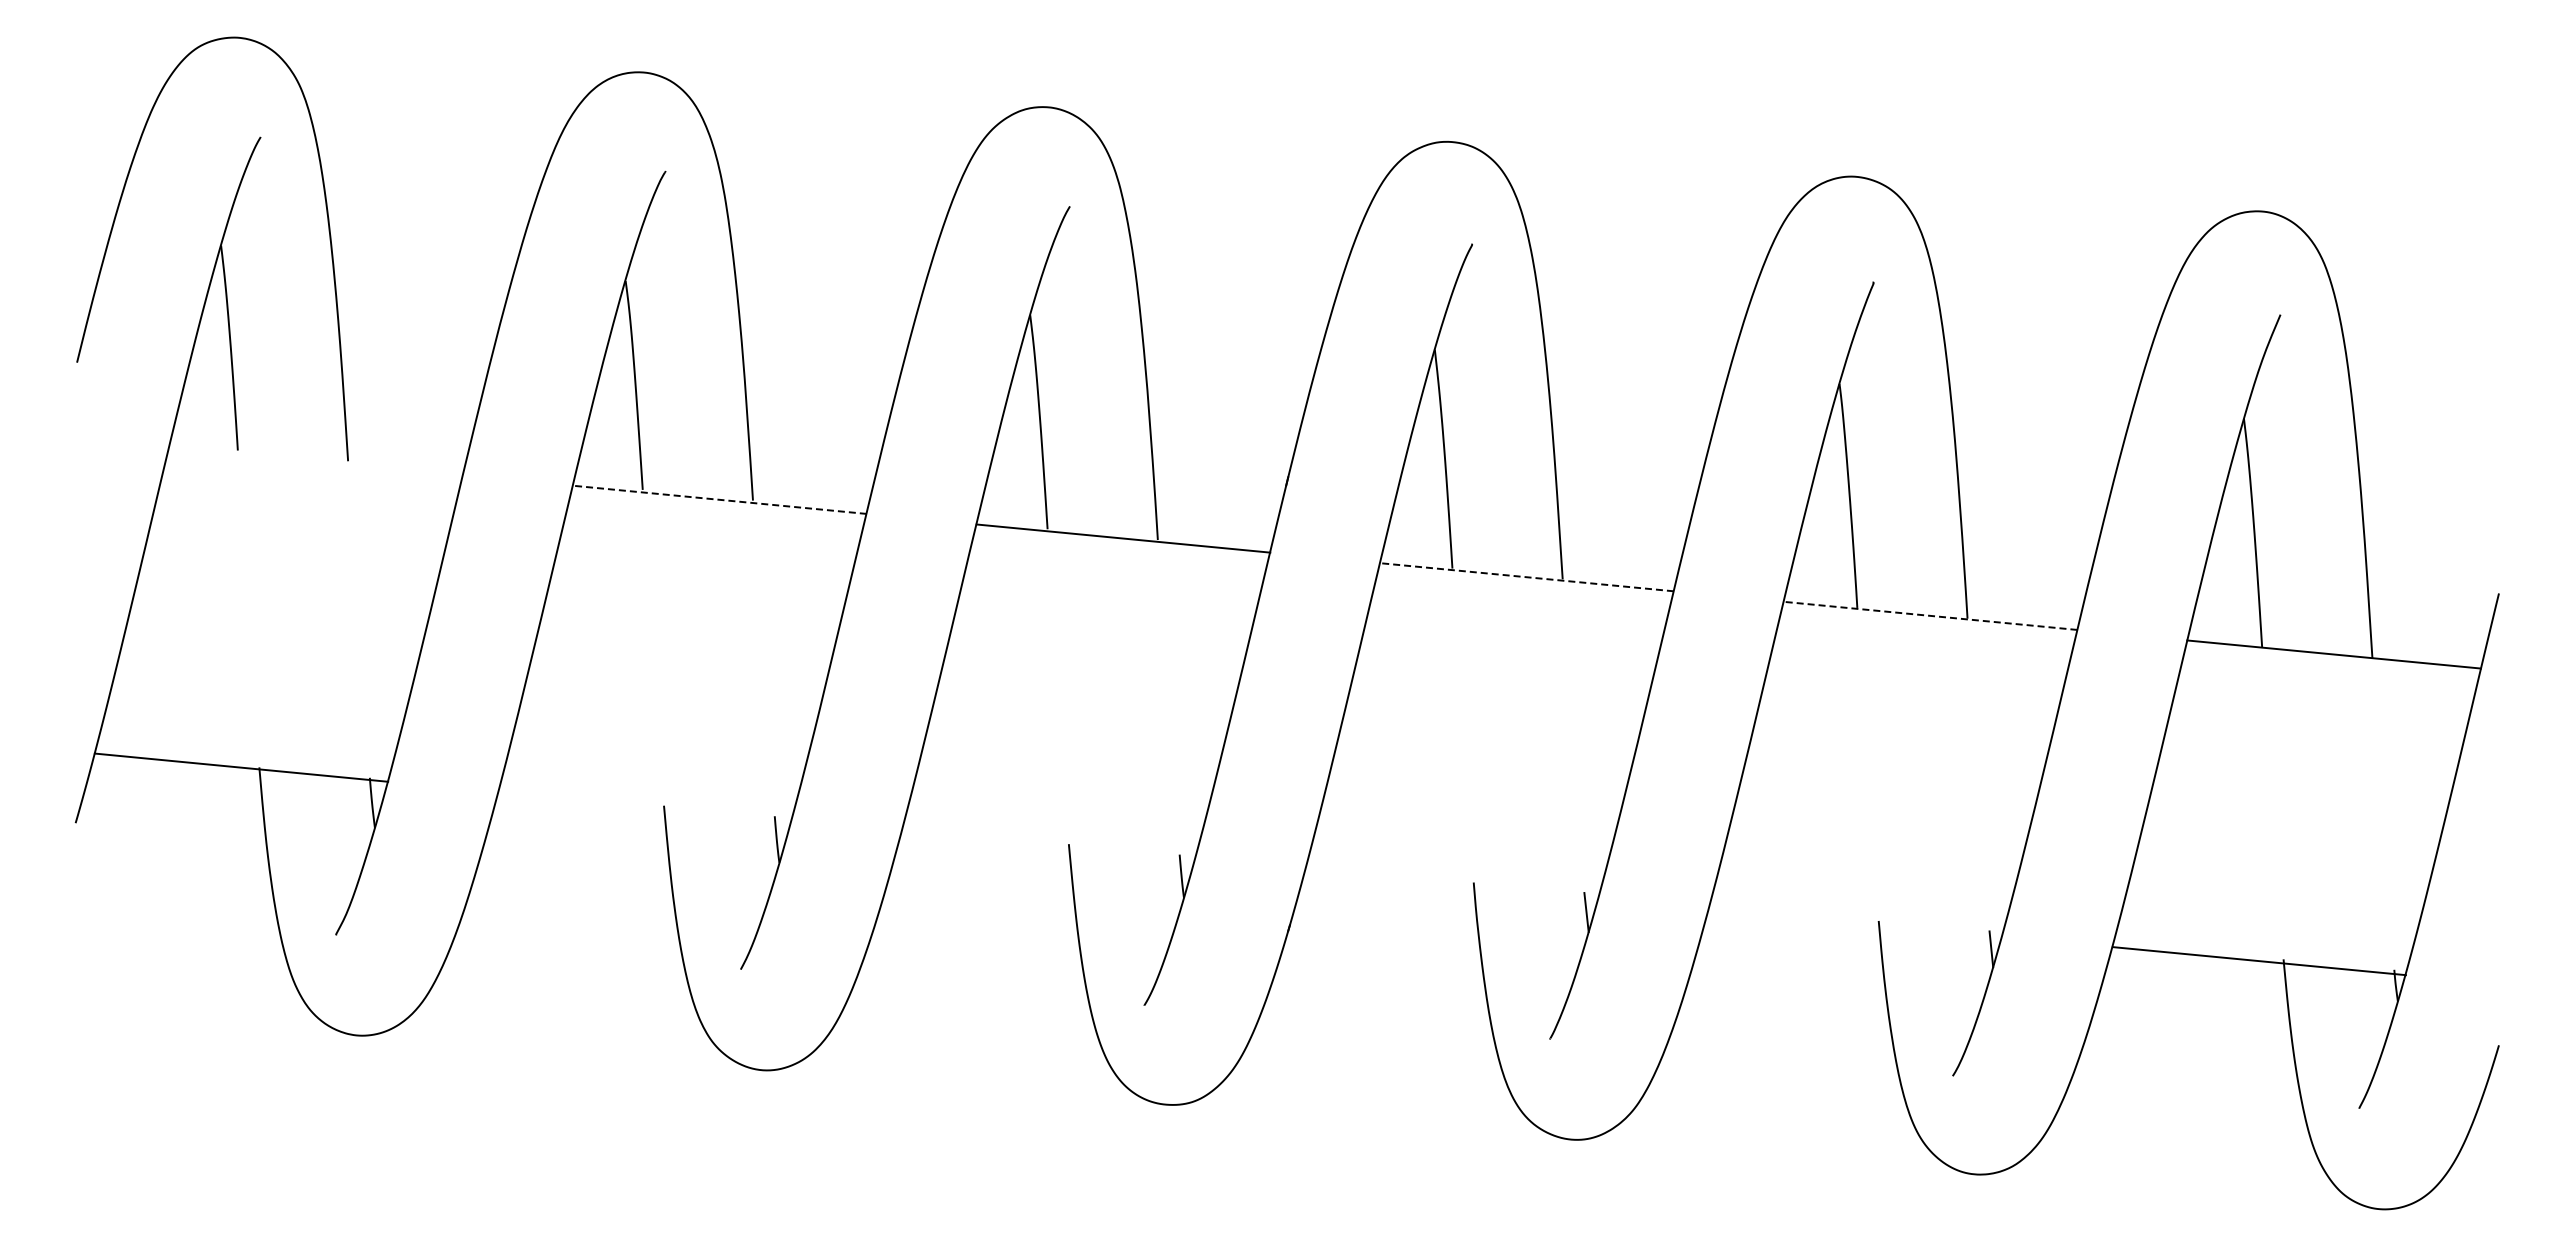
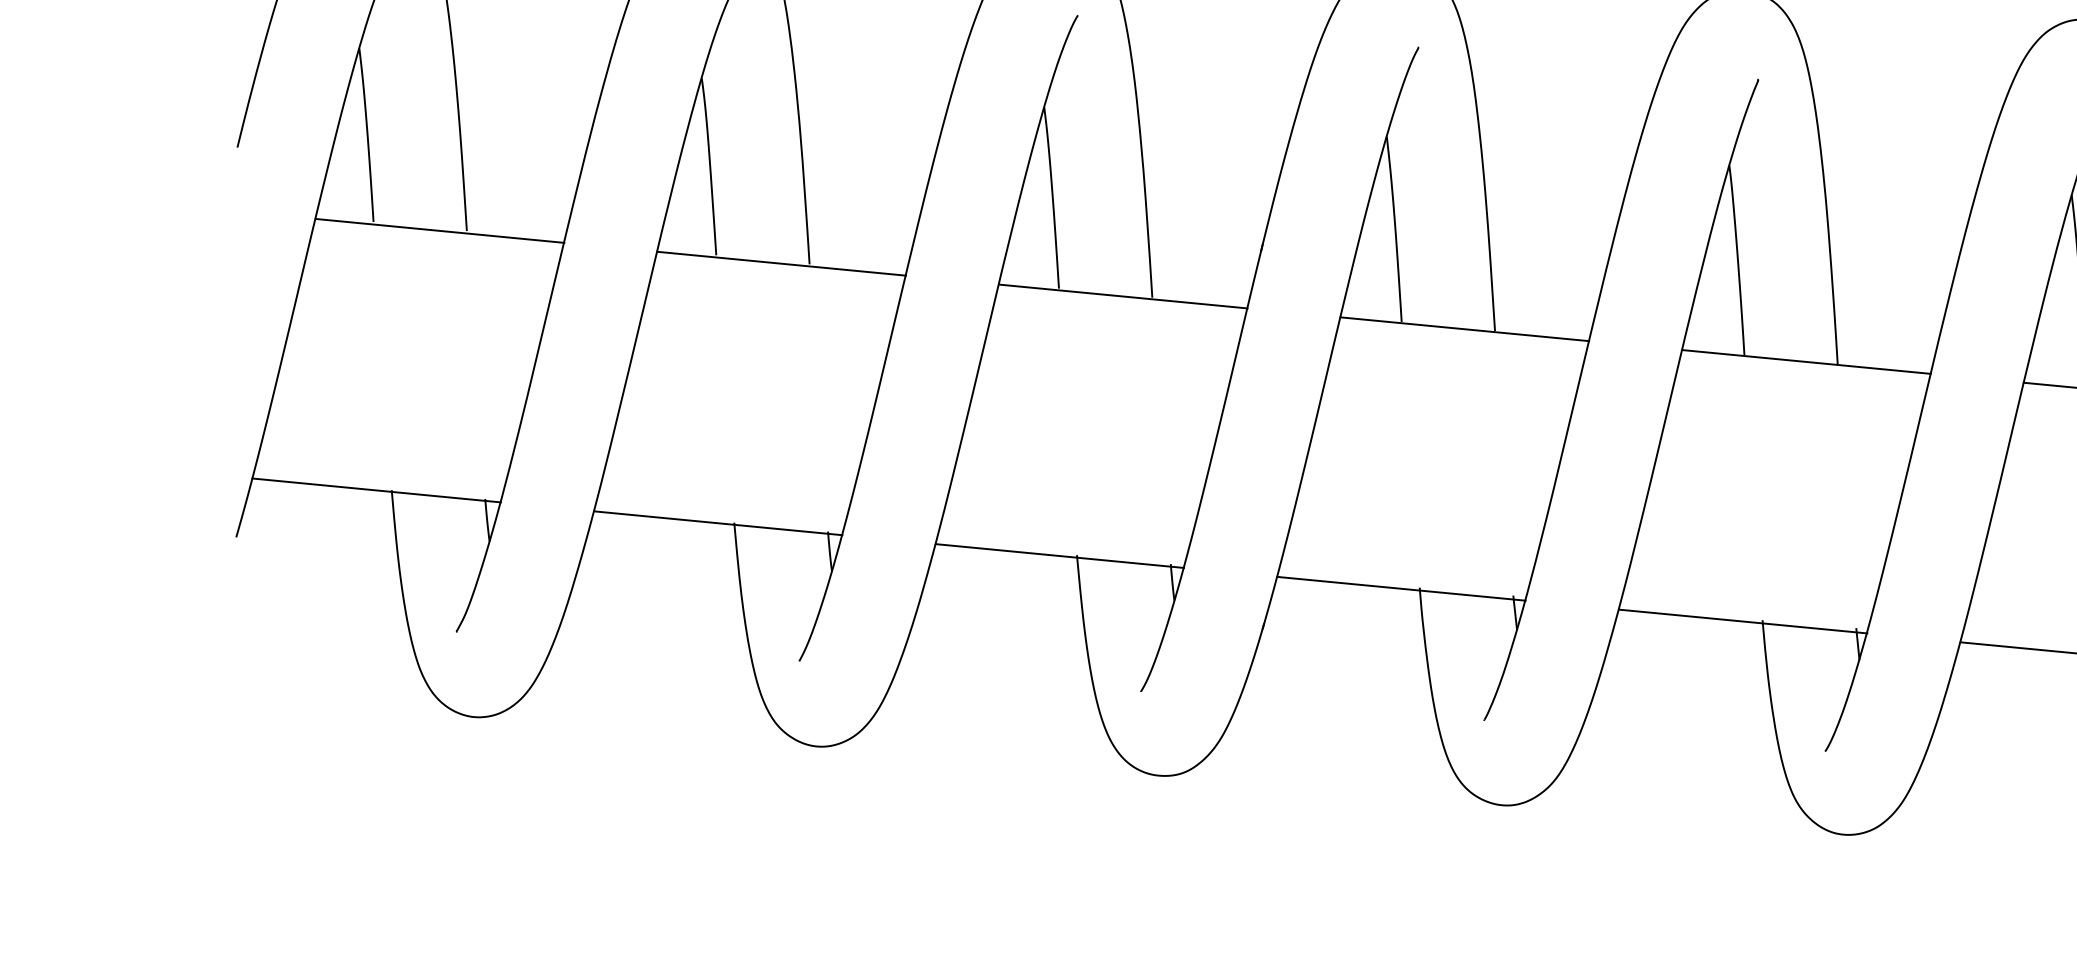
line: (316, 460) -> (440, 230), added
line: (719, 499) -> (781, 263), dashed -> solid
line: (1527, 577) -> (1465, 329), dashed -> solid
line: (1930, 615) -> (1806, 361), dashed -> solid
line: (644, 806) -> (717, 523), added
line: (1048, 845) -> (1059, 556), added
line: (1451, 883) -> (1400, 588), added
line: (1855, 922) -> (1742, 621), added

